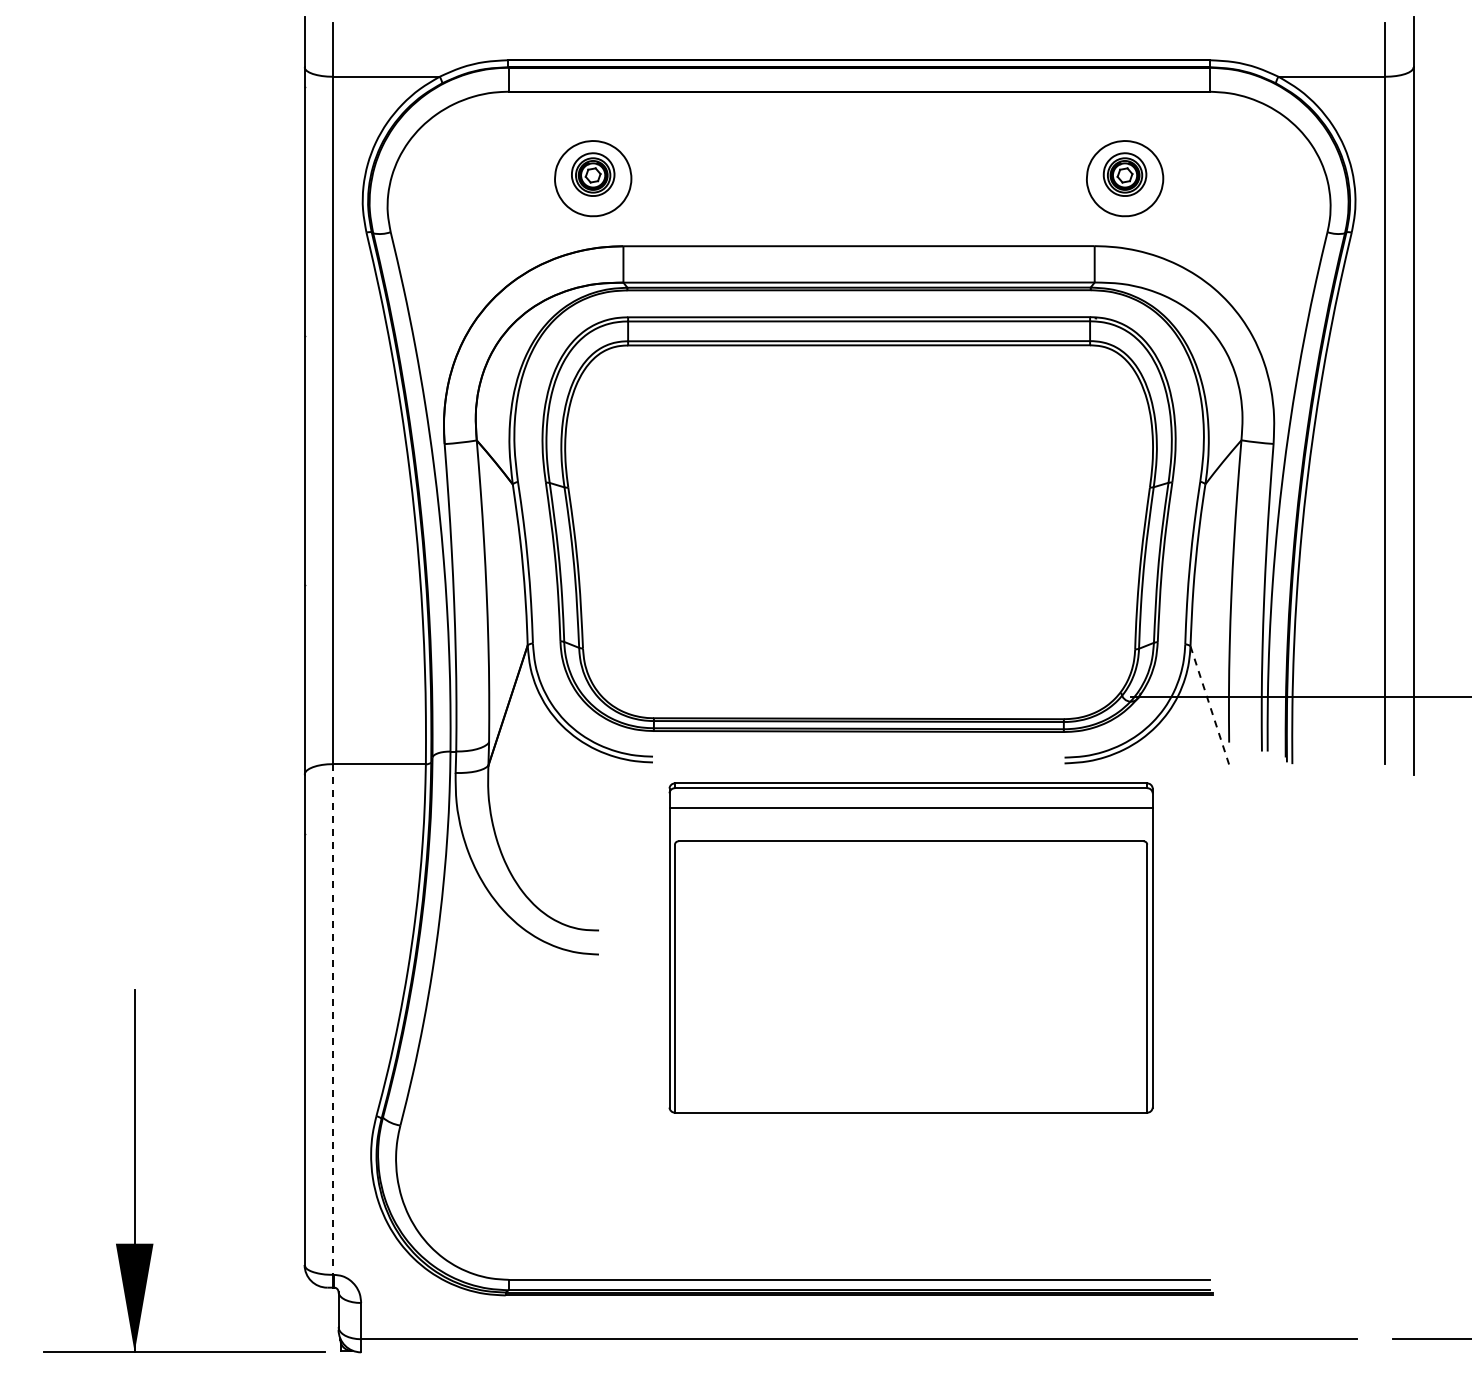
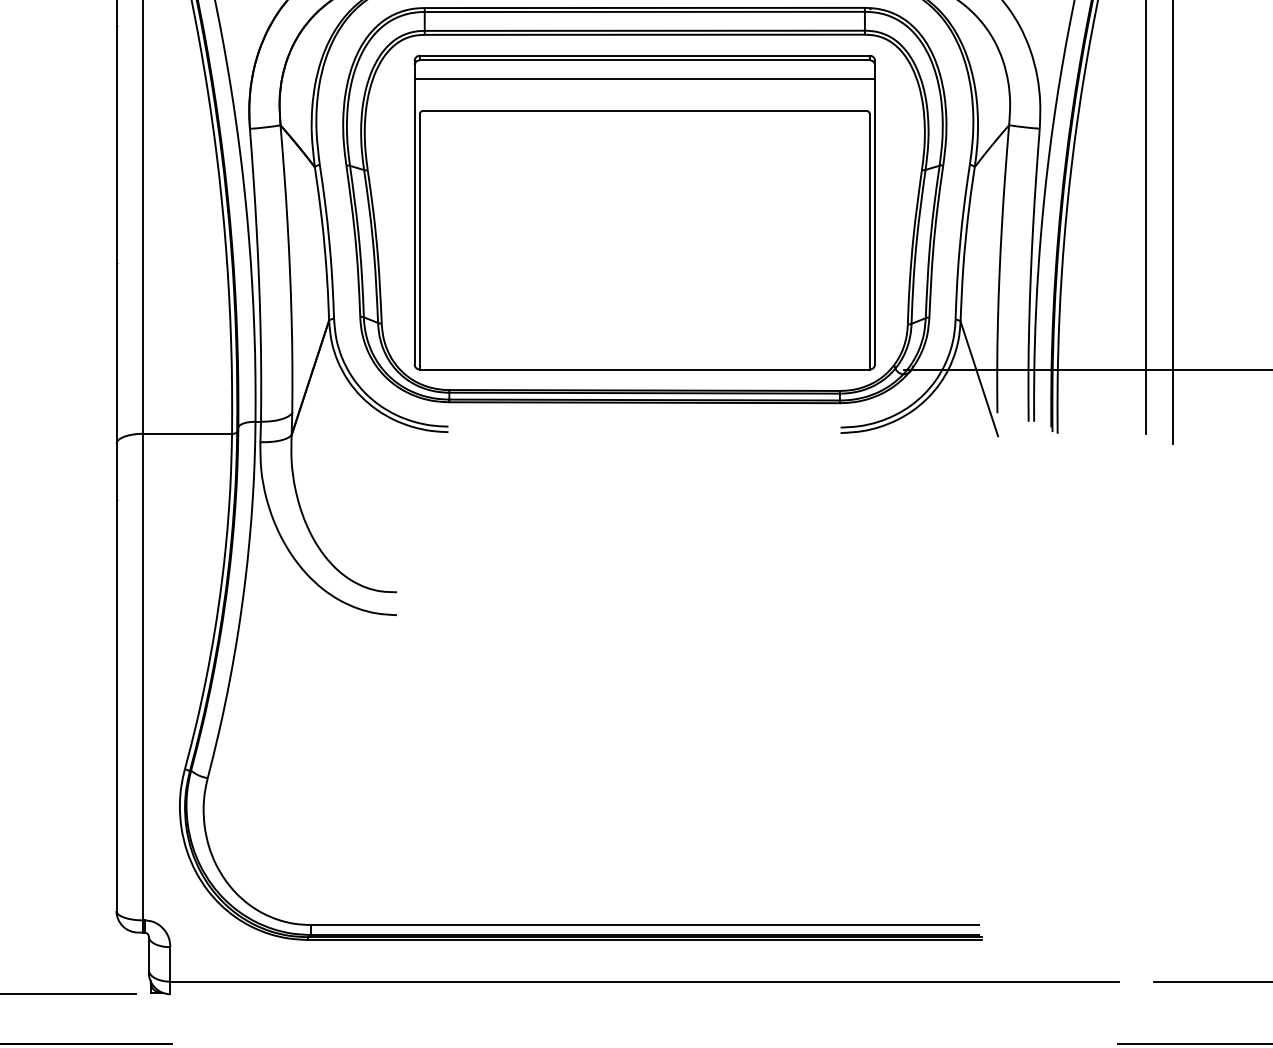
line: (1210, 707) -> (979, 379), dashed -> solid
part: (910, 947) -> (644, 212), moved
line: (332, 1020) -> (143, 678), dashed -> solid

